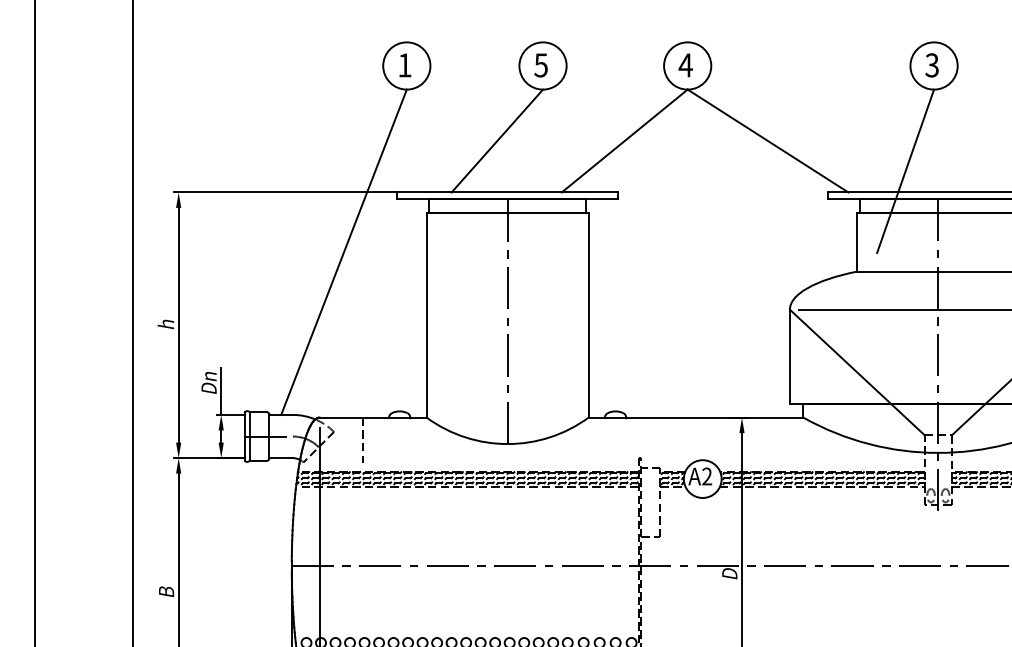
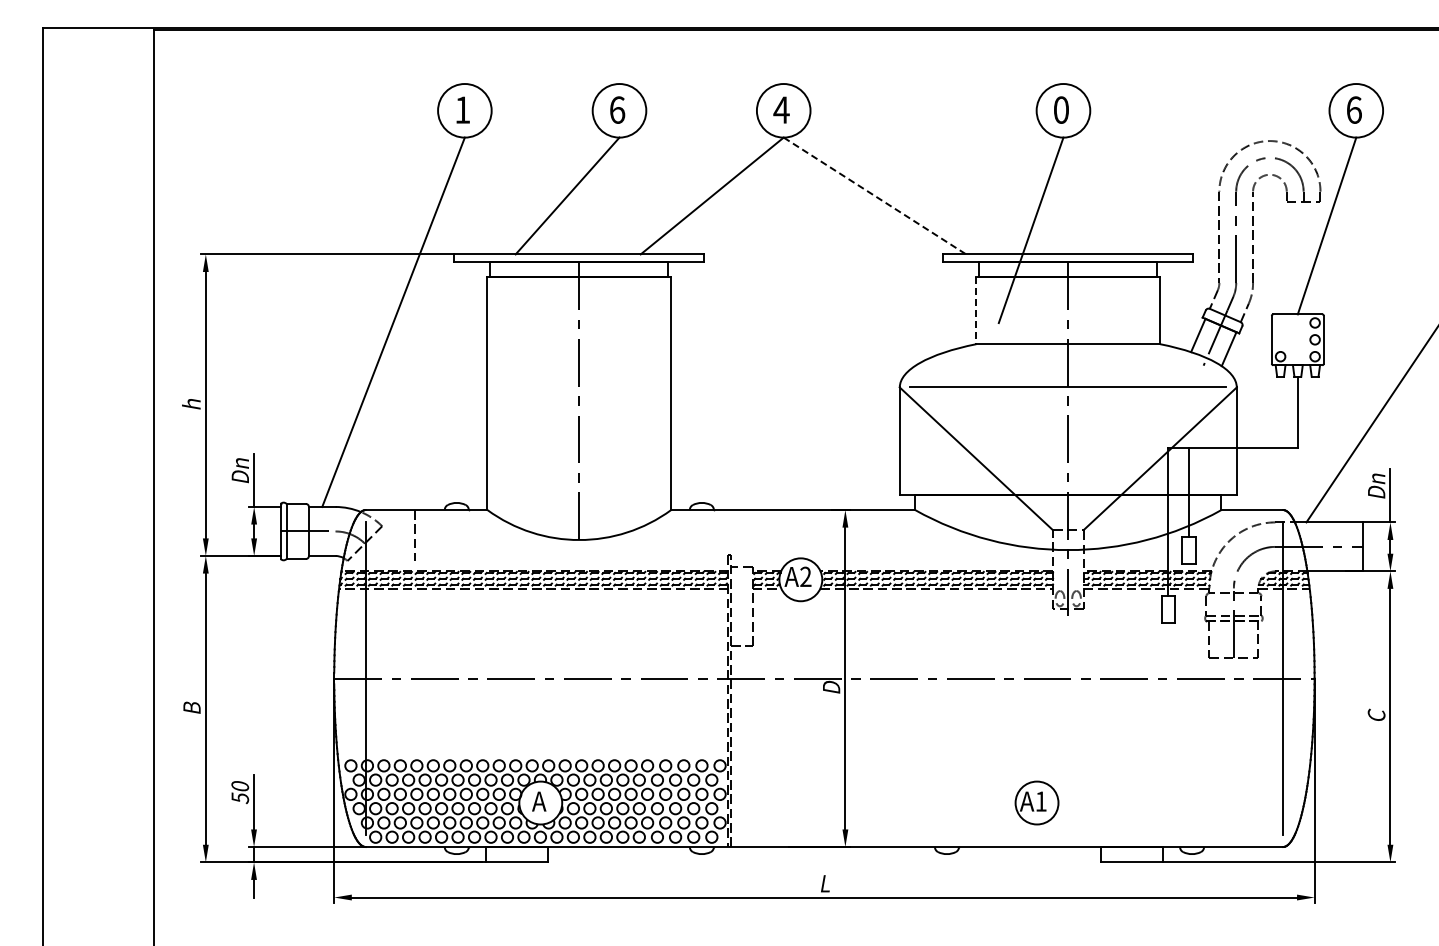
text: (541, 64) -> (617, 109), 5 -> 6
text: (931, 64) -> (1060, 109), 3 -> 0
line: (768, 141) -> (875, 196), solid -> dashed
line: (857, 242) -> (976, 311), solid -> dashed

